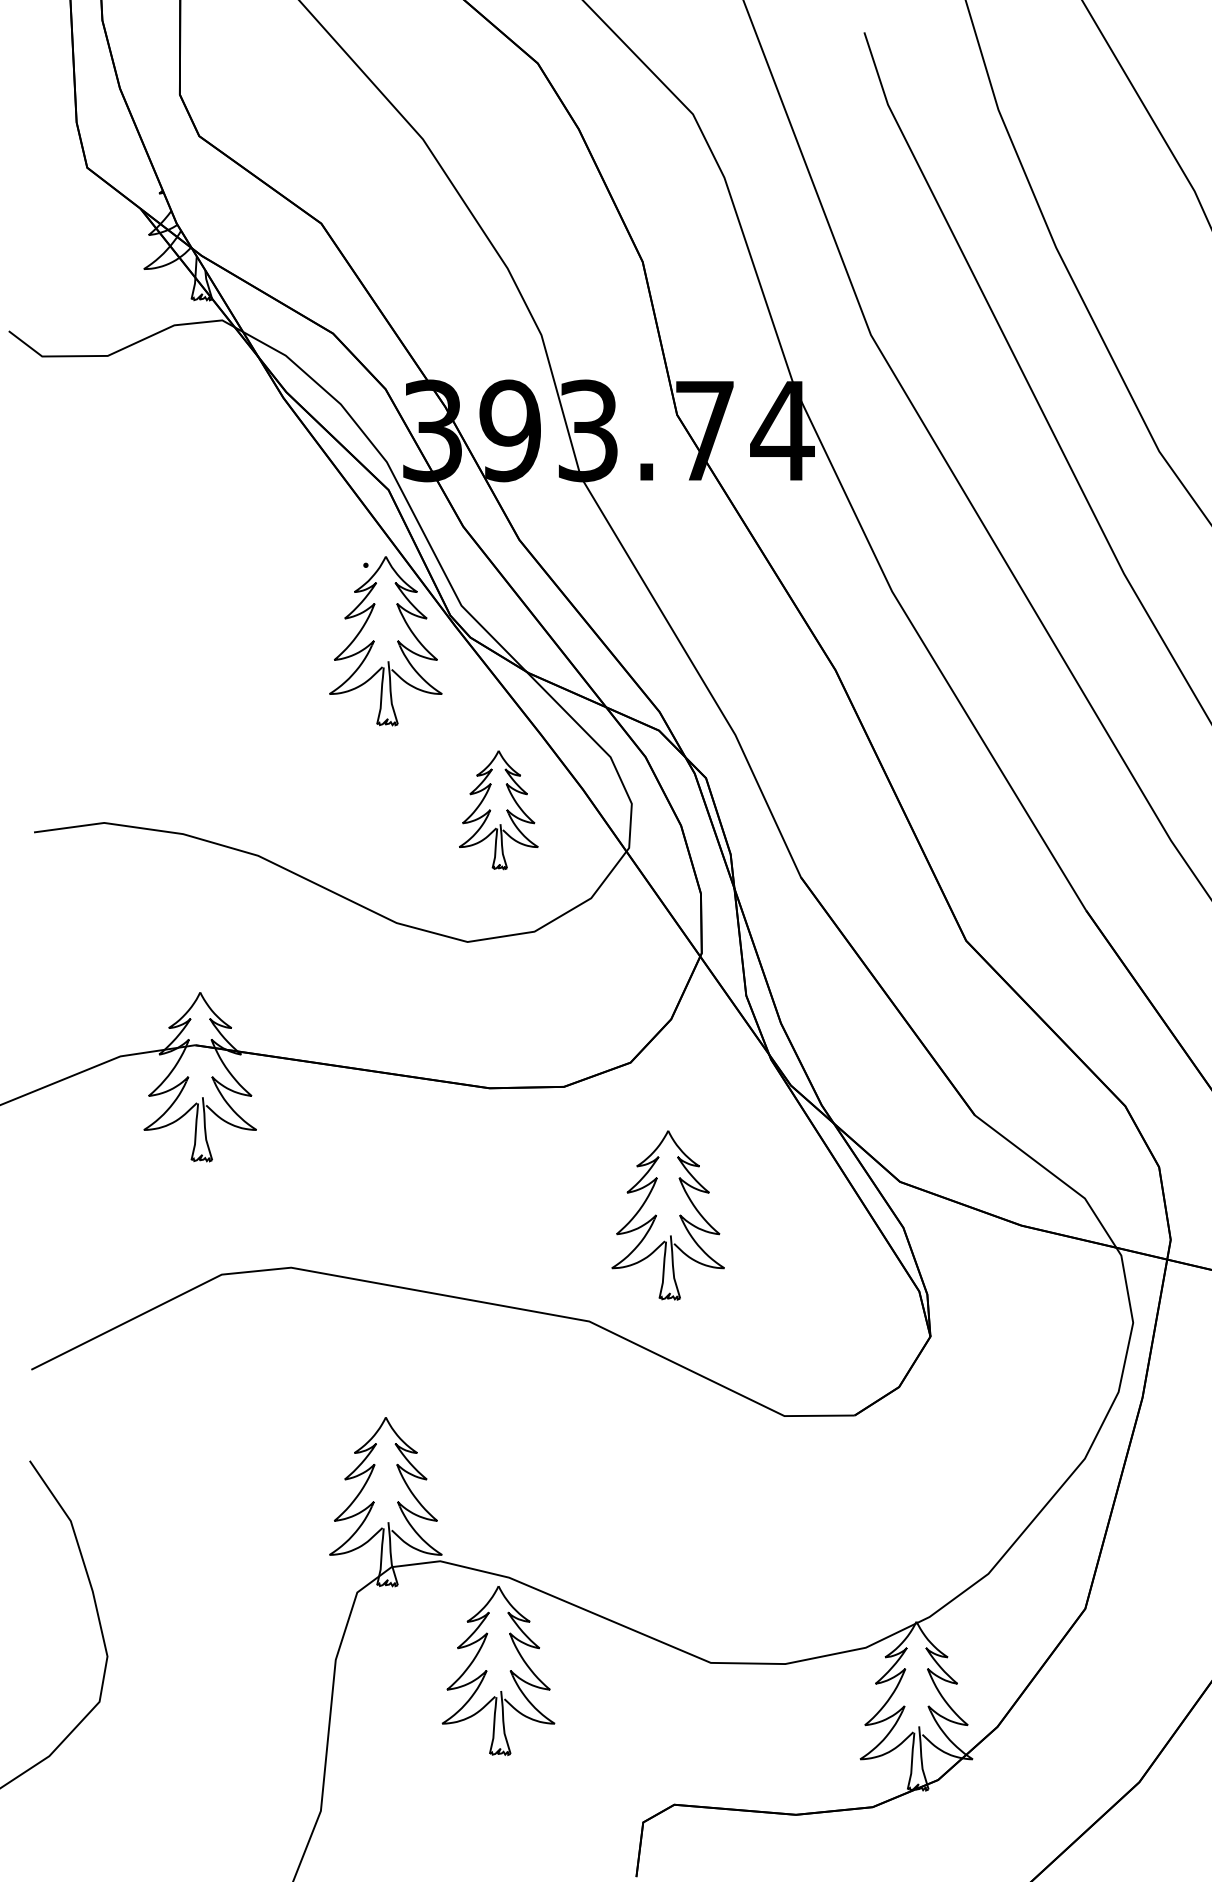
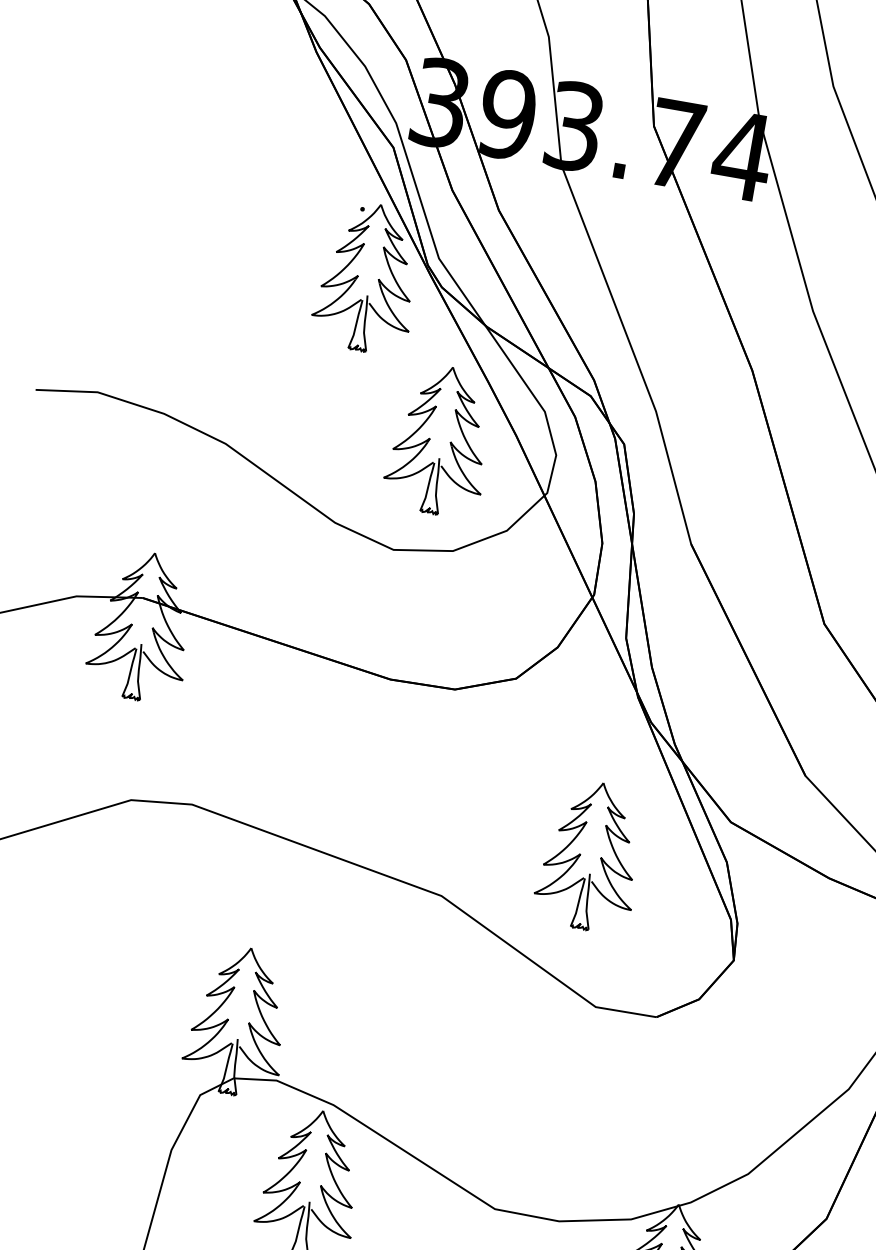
part: (498, 810) -> (440, 440), size x1.43
part: (667, 1215) -> (590, 856), moved

